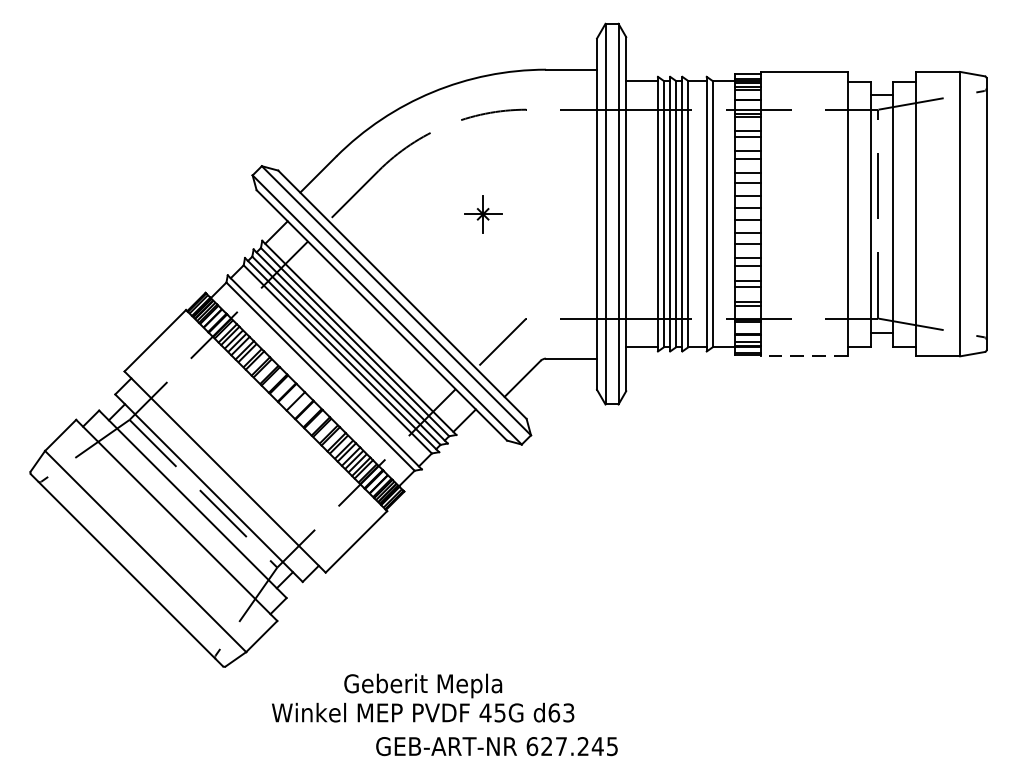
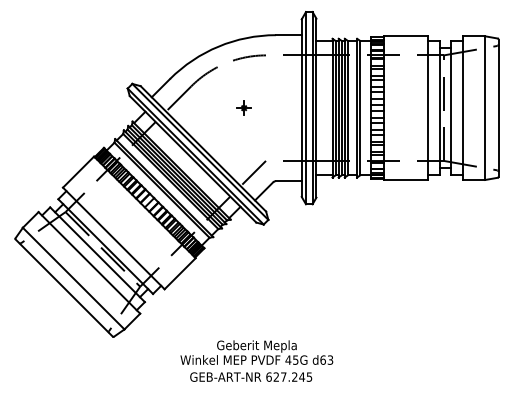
part: (481, 212) -> (243, 107), size x0.71
line: (804, 357) -> (406, 180), dashed -> solid
text: (422, 697) -> (256, 352), moved

